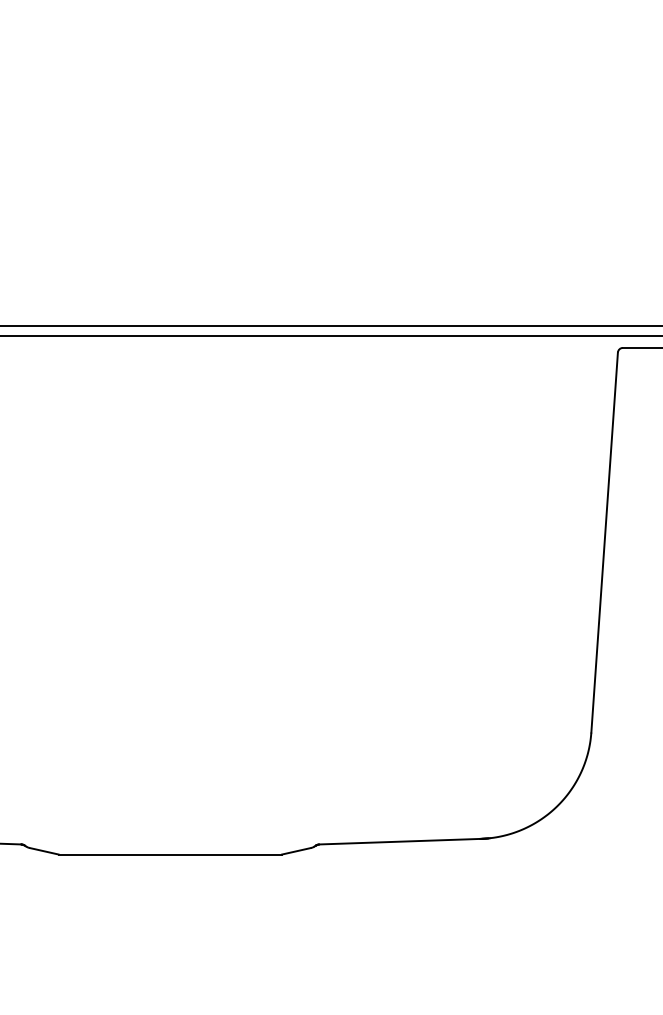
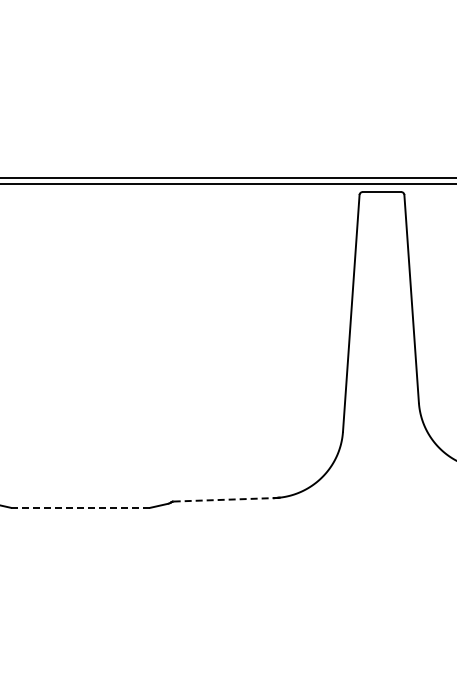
line: (401, 841) -> (224, 499), solid -> dashed
line: (170, 853) -> (80, 507), solid -> dashed

